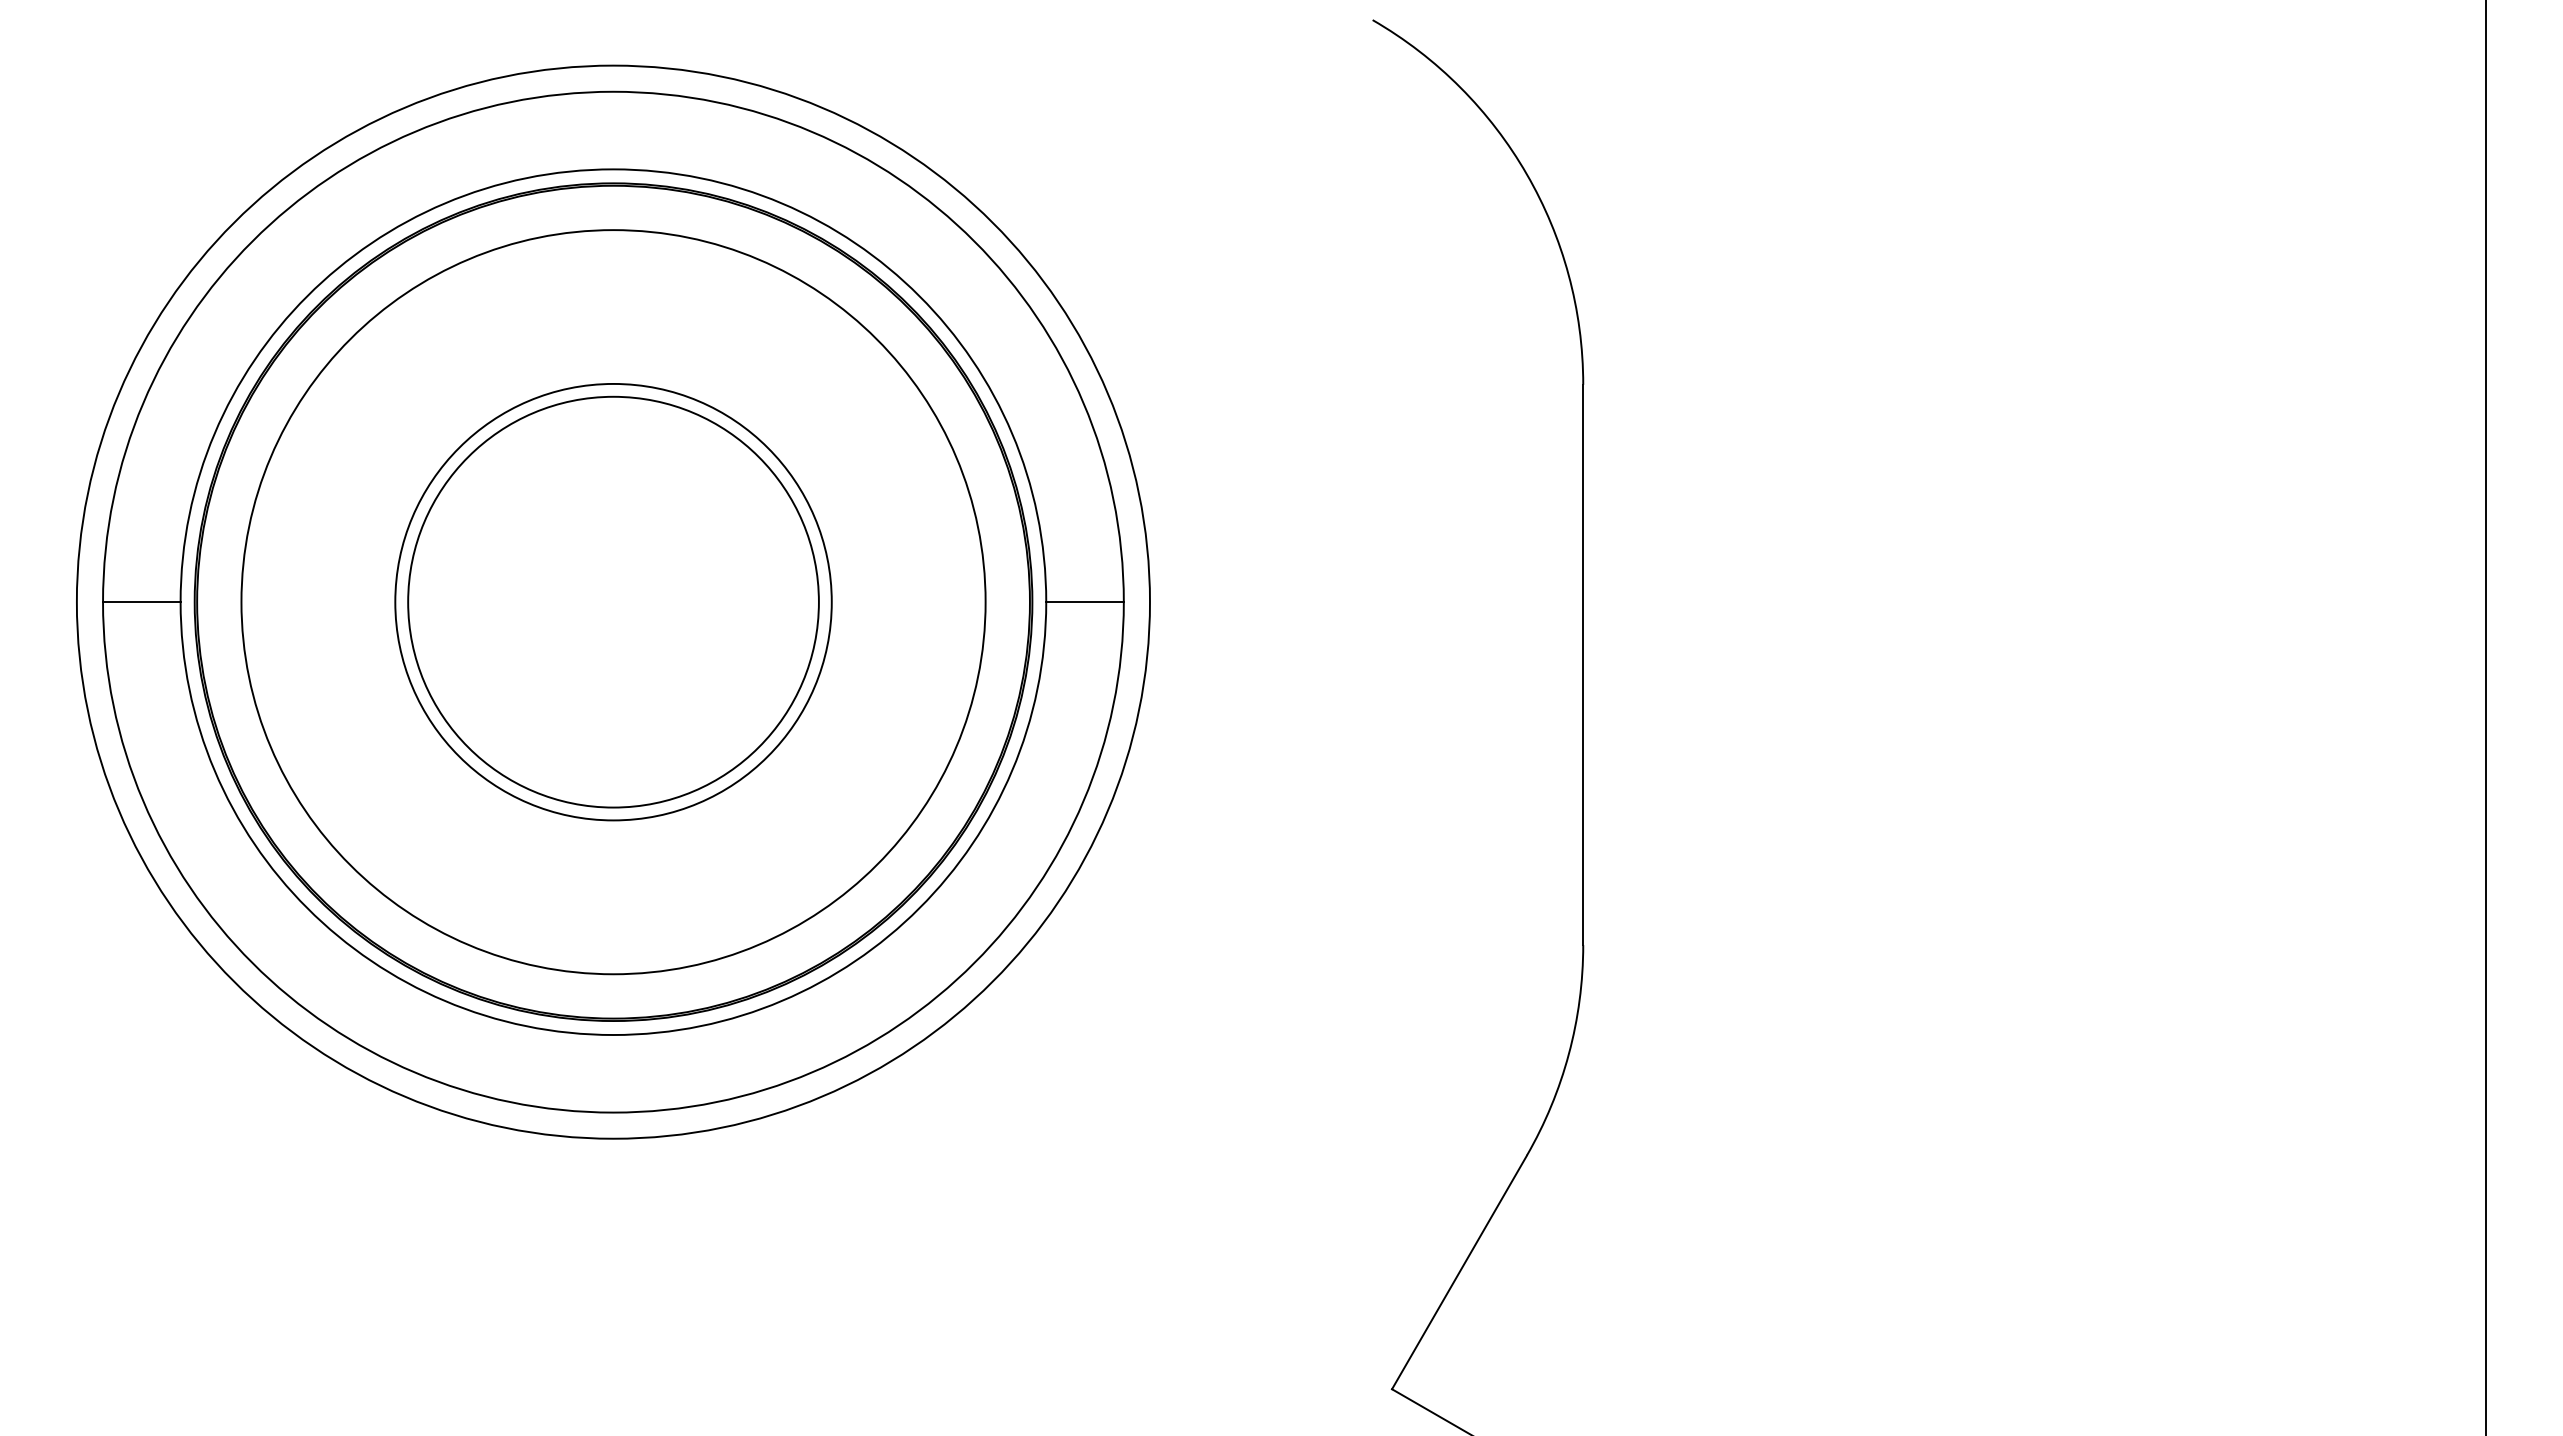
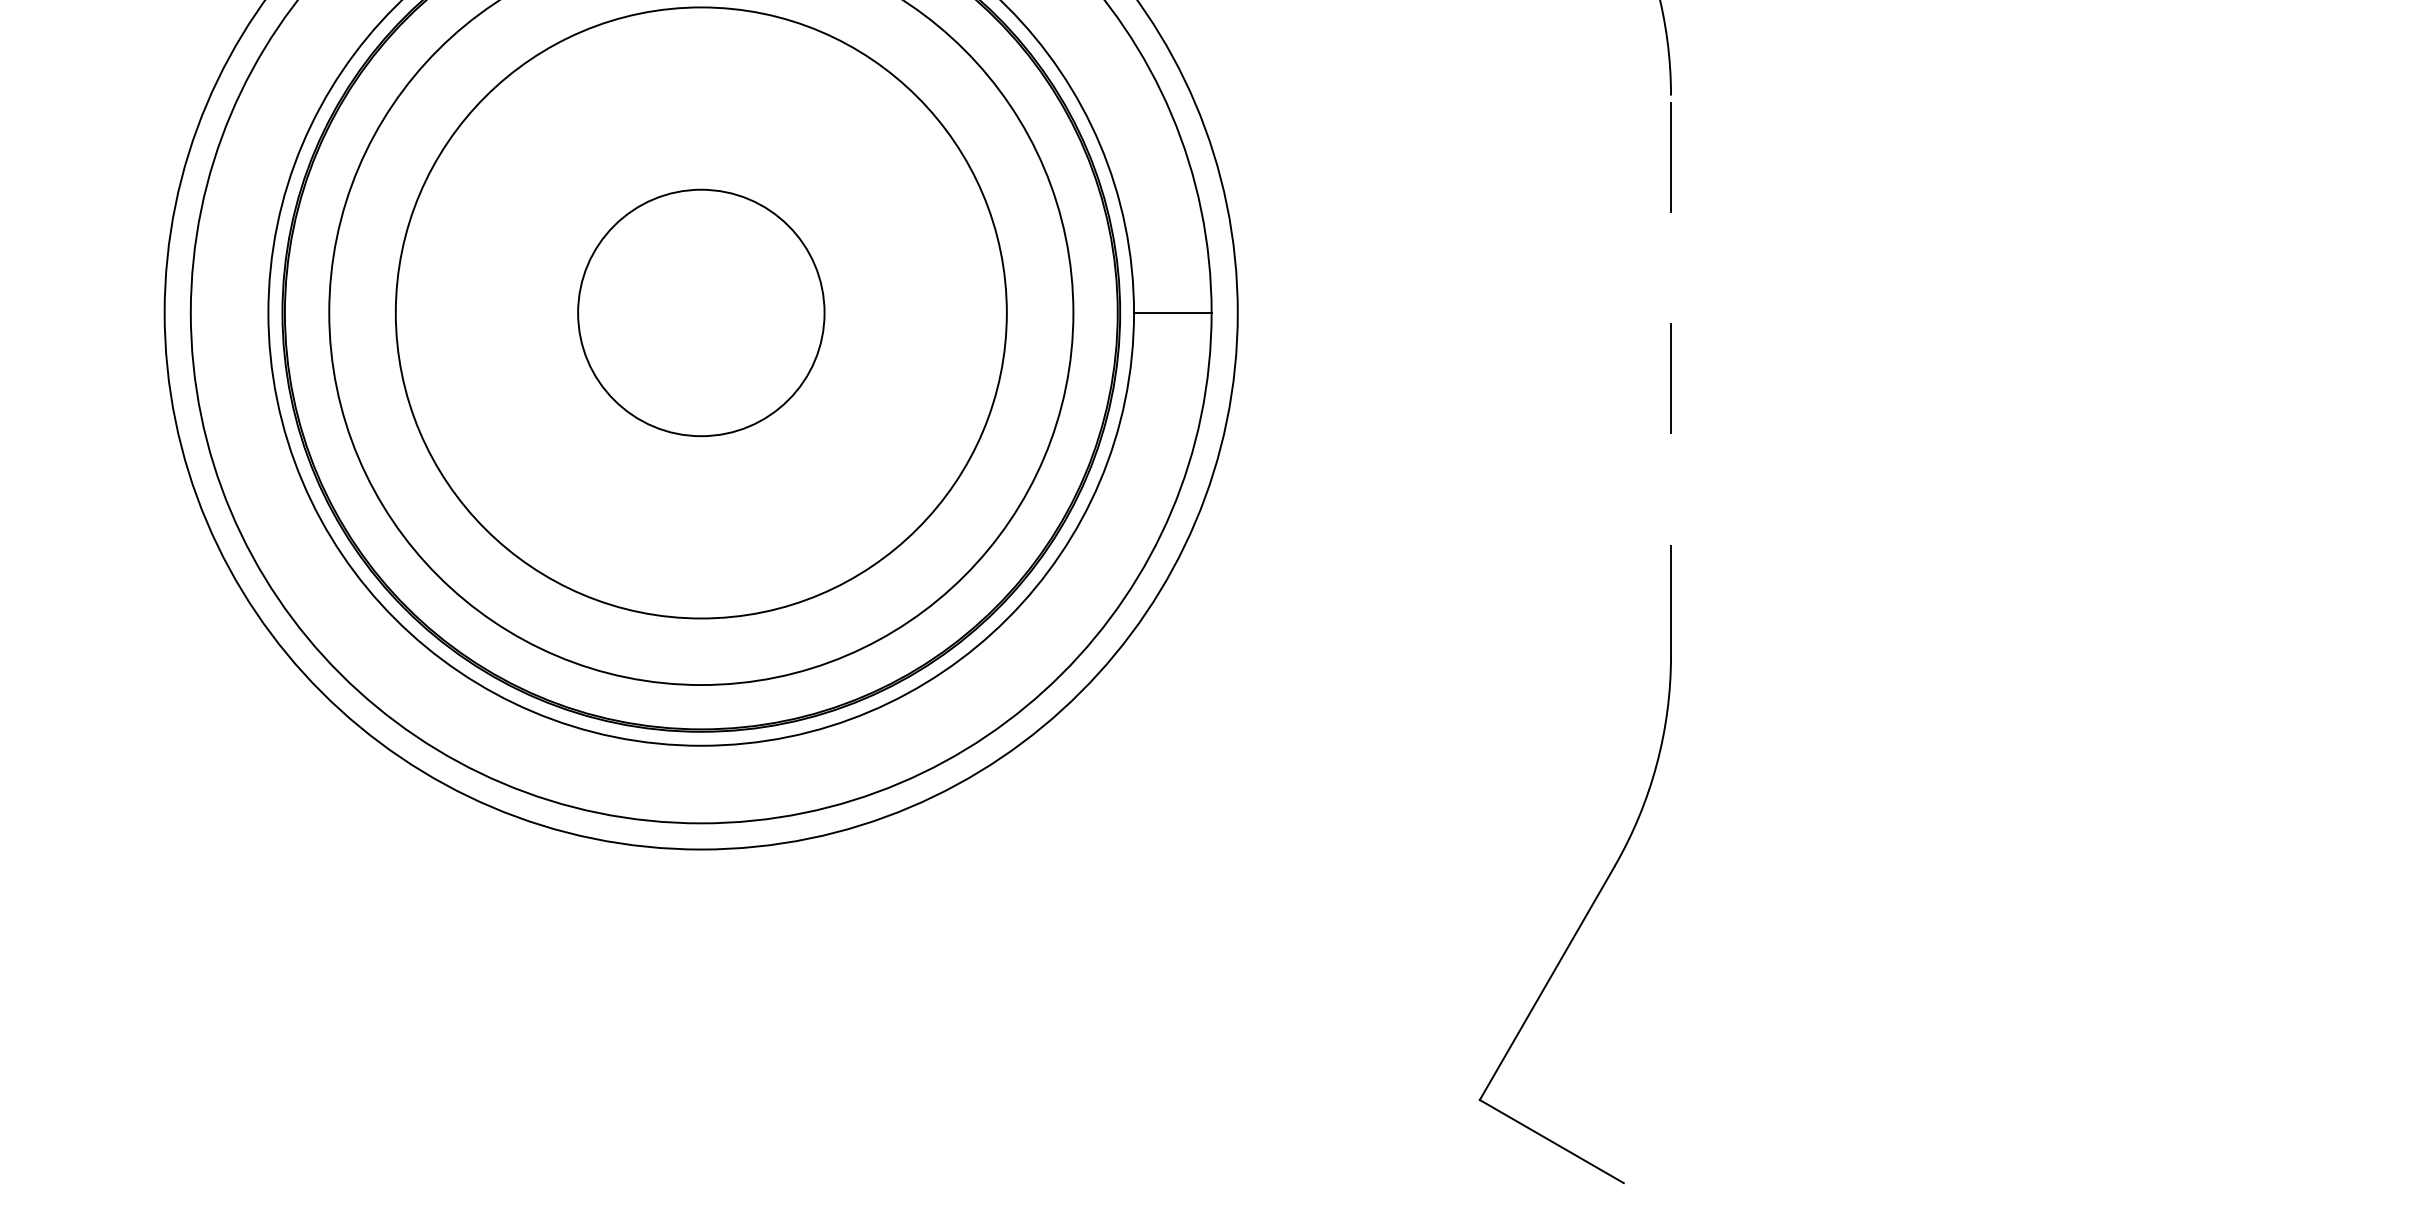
circle: (613, 601) -> (701, 312), size x0.6
circle: (613, 601) -> (701, 312), size x1.4
line: (141, 602) -> (229, 313), removed
line: (1583, 664) -> (1671, 375), solid -> dashed

